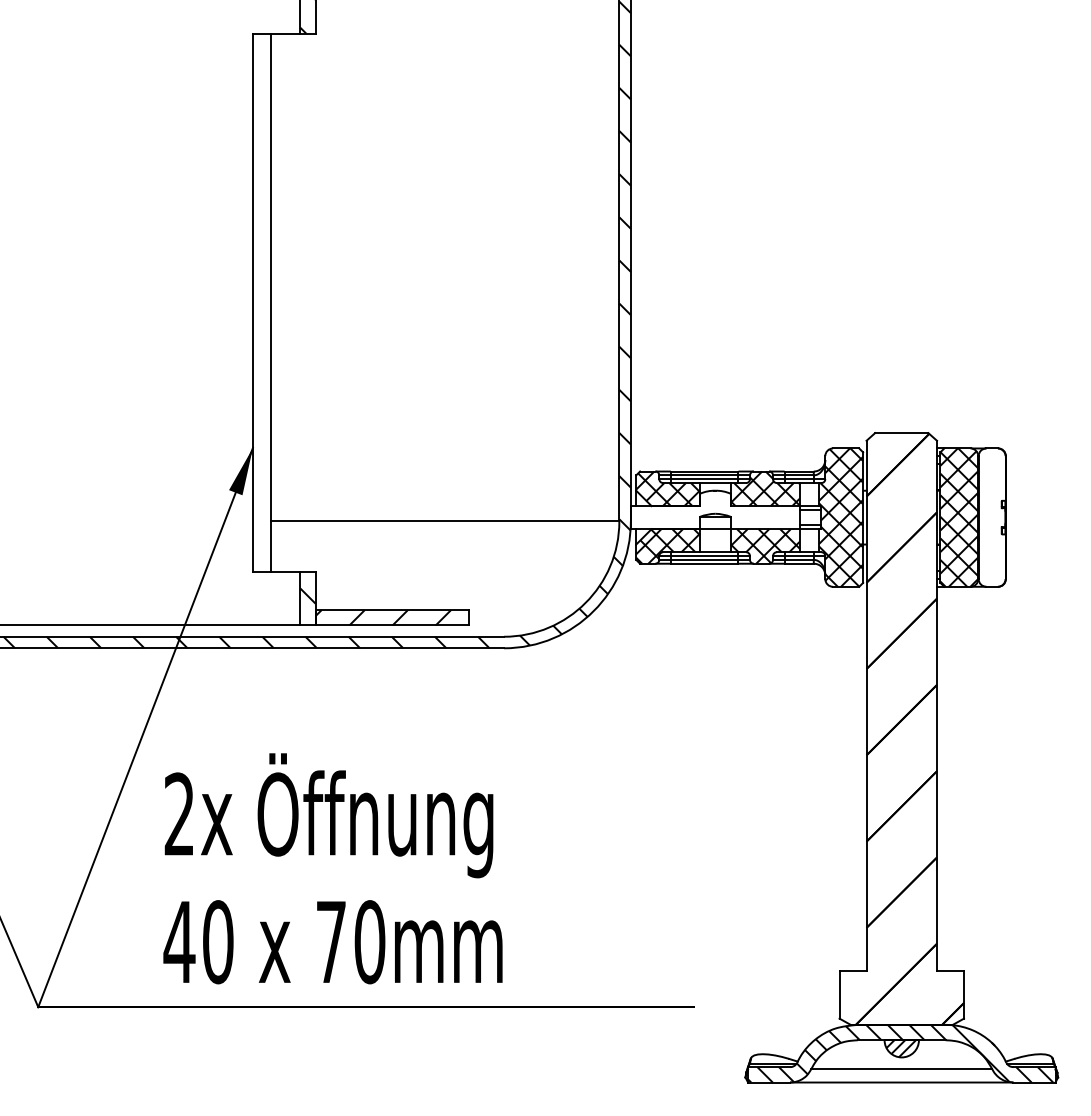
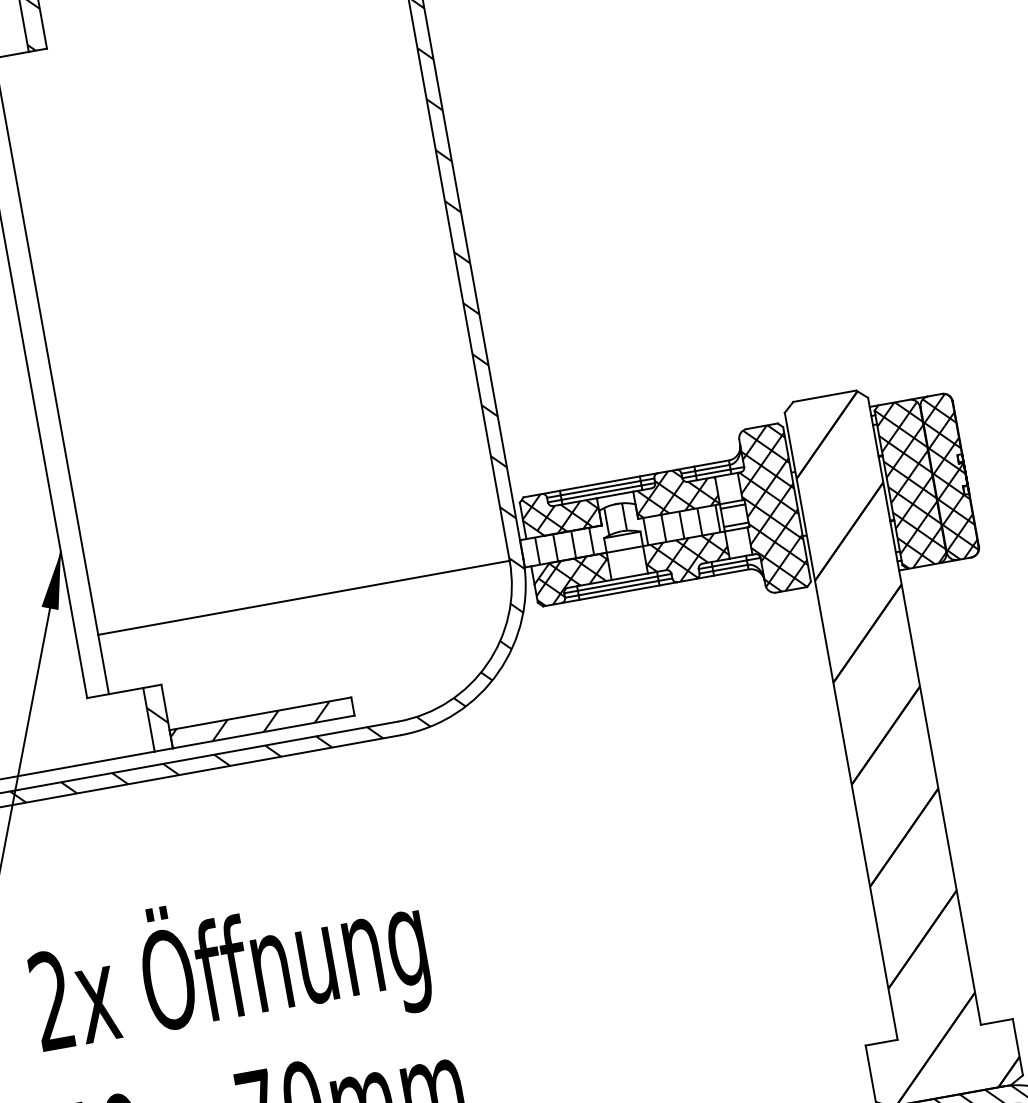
hatch: (719, 509) -> (625, 525), added
hatch: (991, 517) -> (948, 476), added

